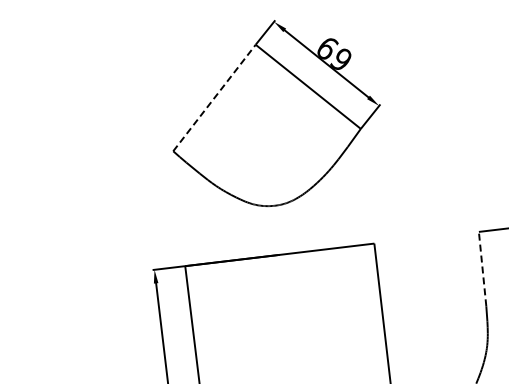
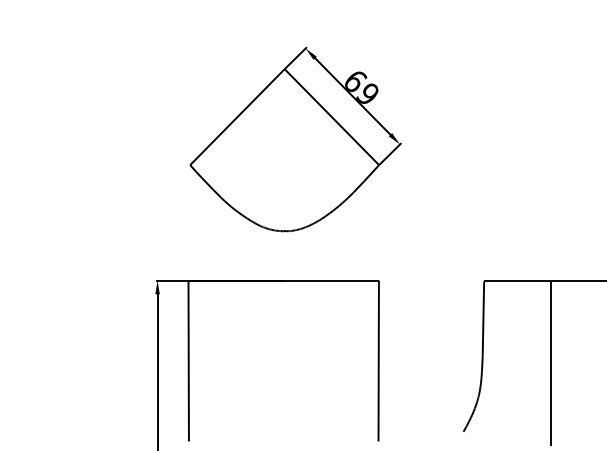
line: (214, 97) -> (237, 116), dashed -> solid
line: (482, 268) -> (483, 318), dashed -> solid

